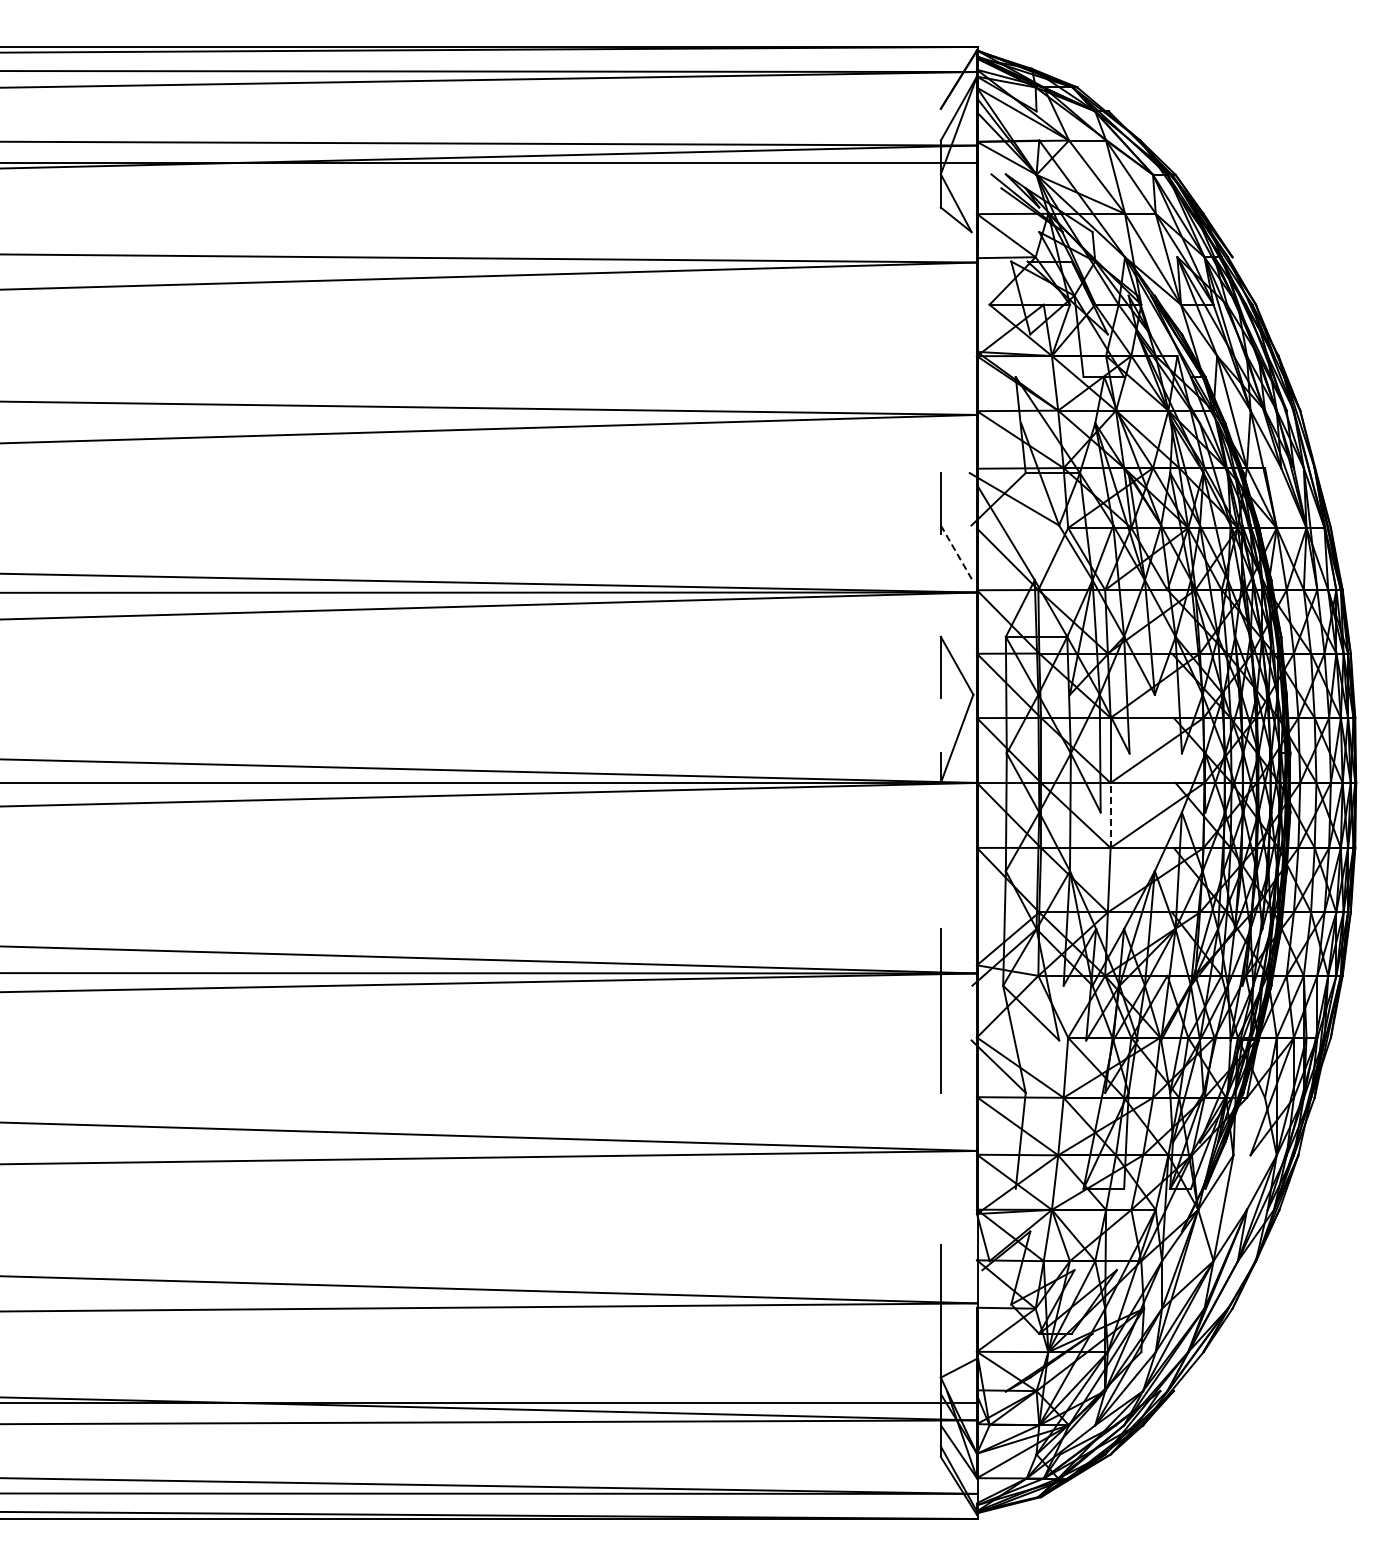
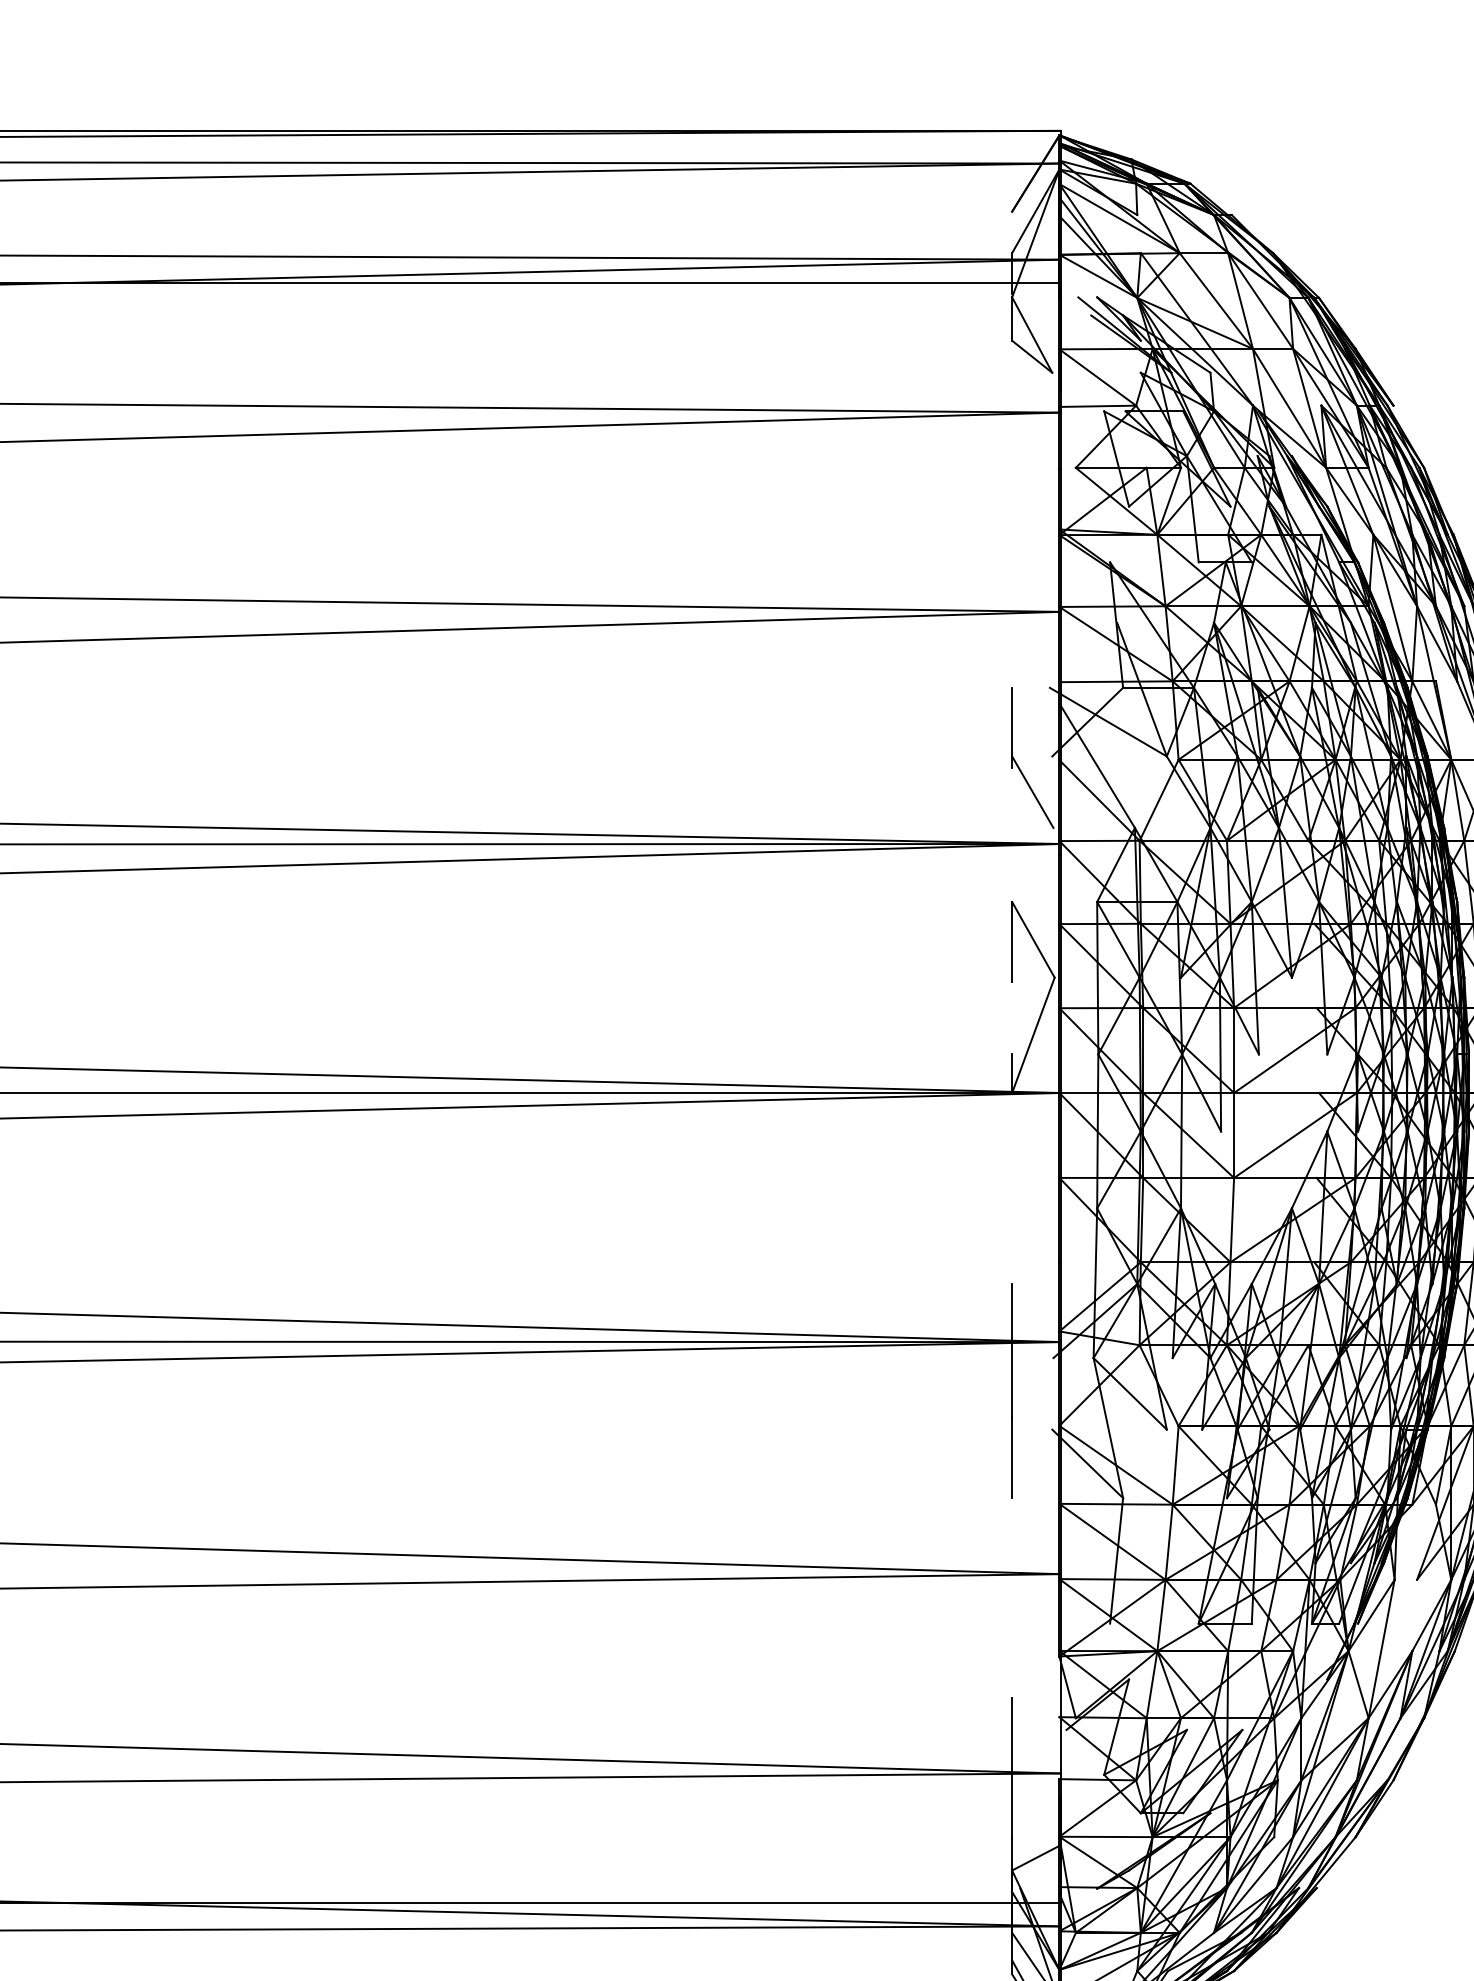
line: (956, 552) -> (1032, 791), dashed -> solid
line: (1110, 814) -> (1233, 1134), dashed -> solid

